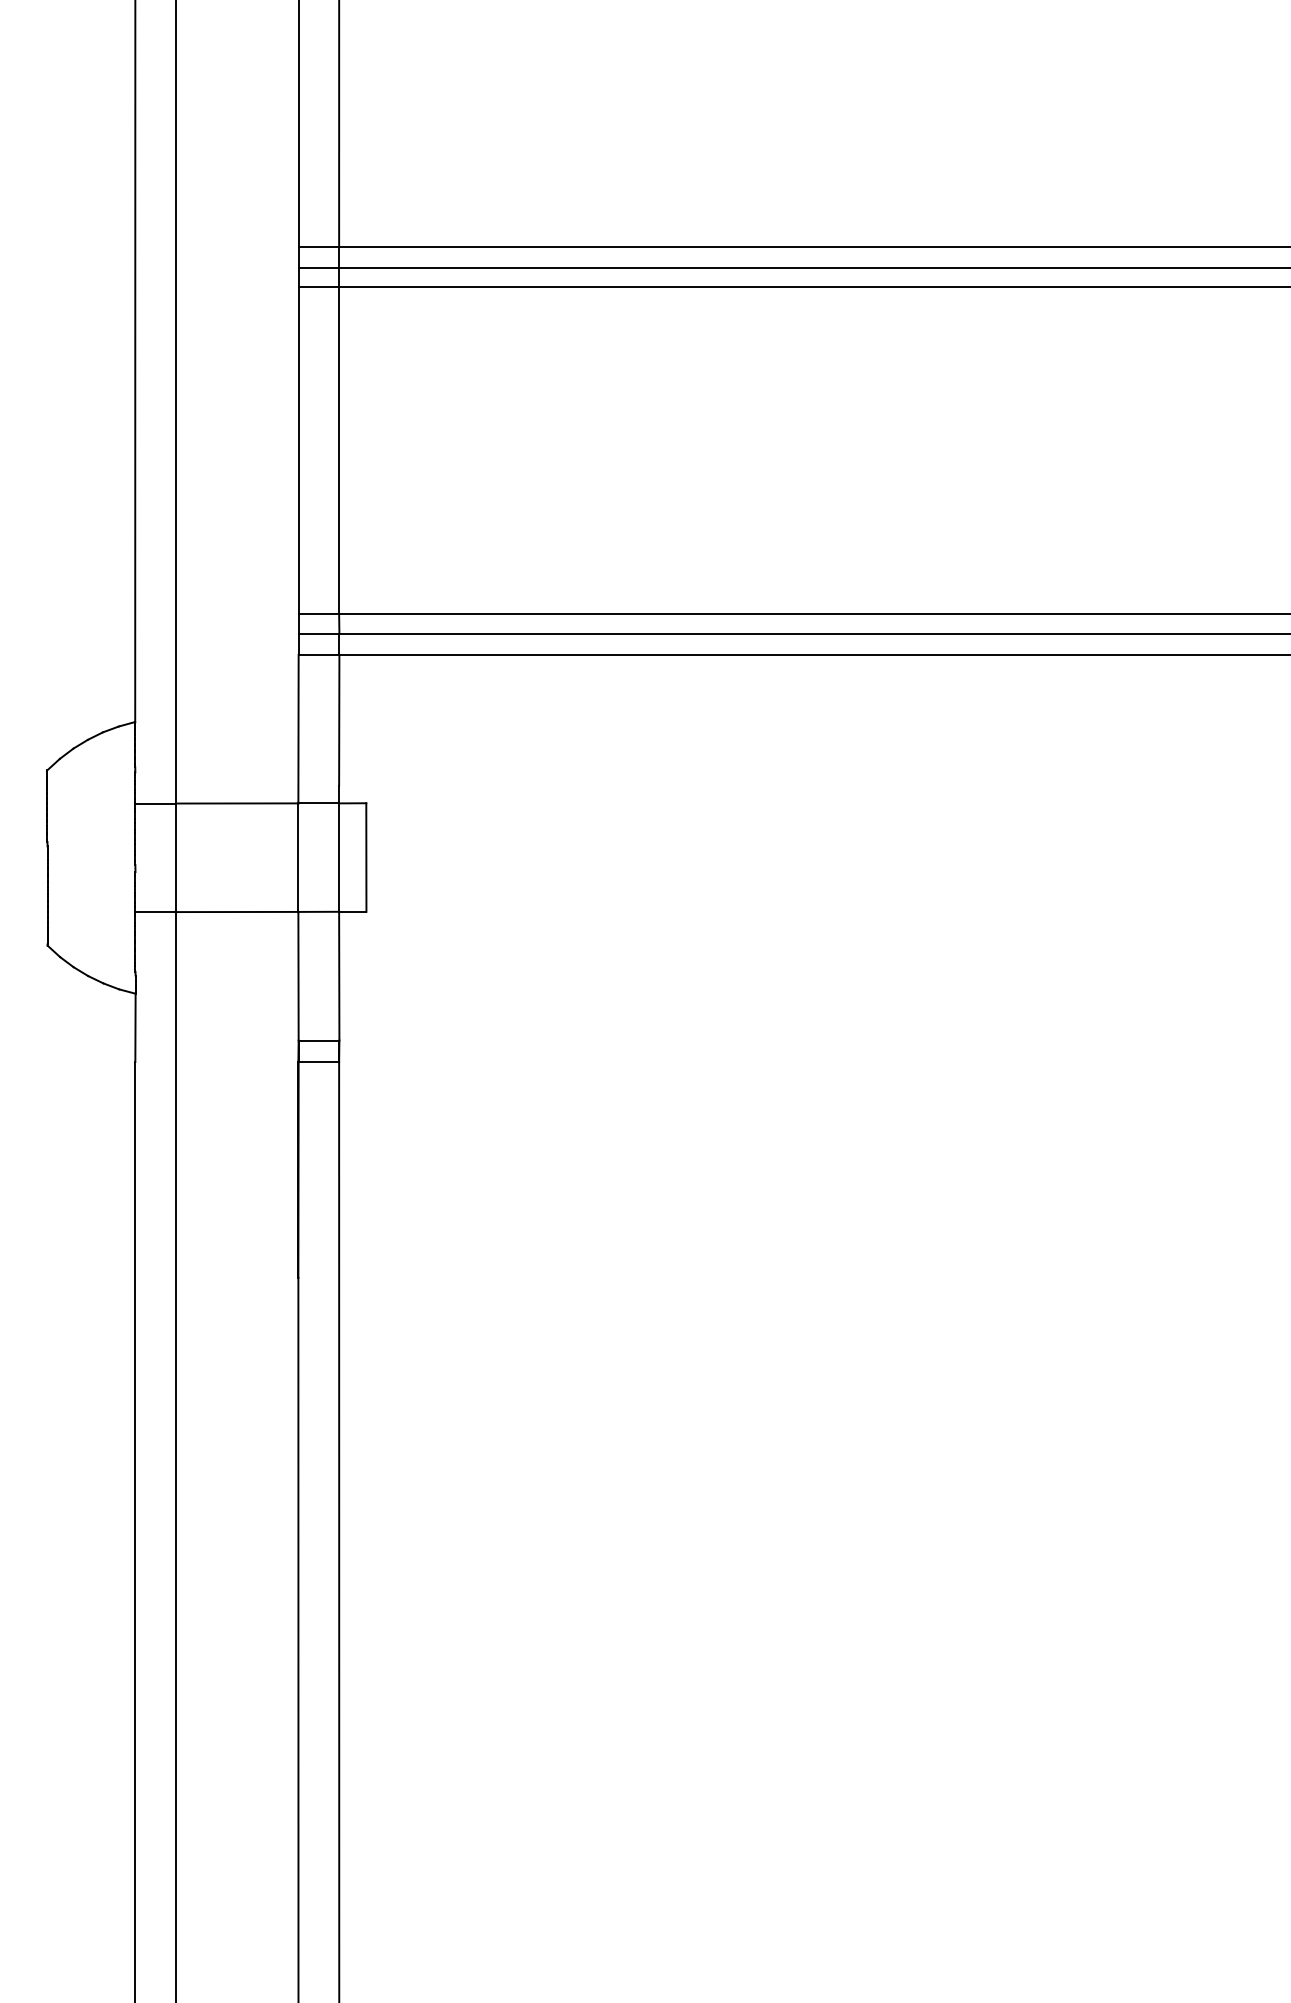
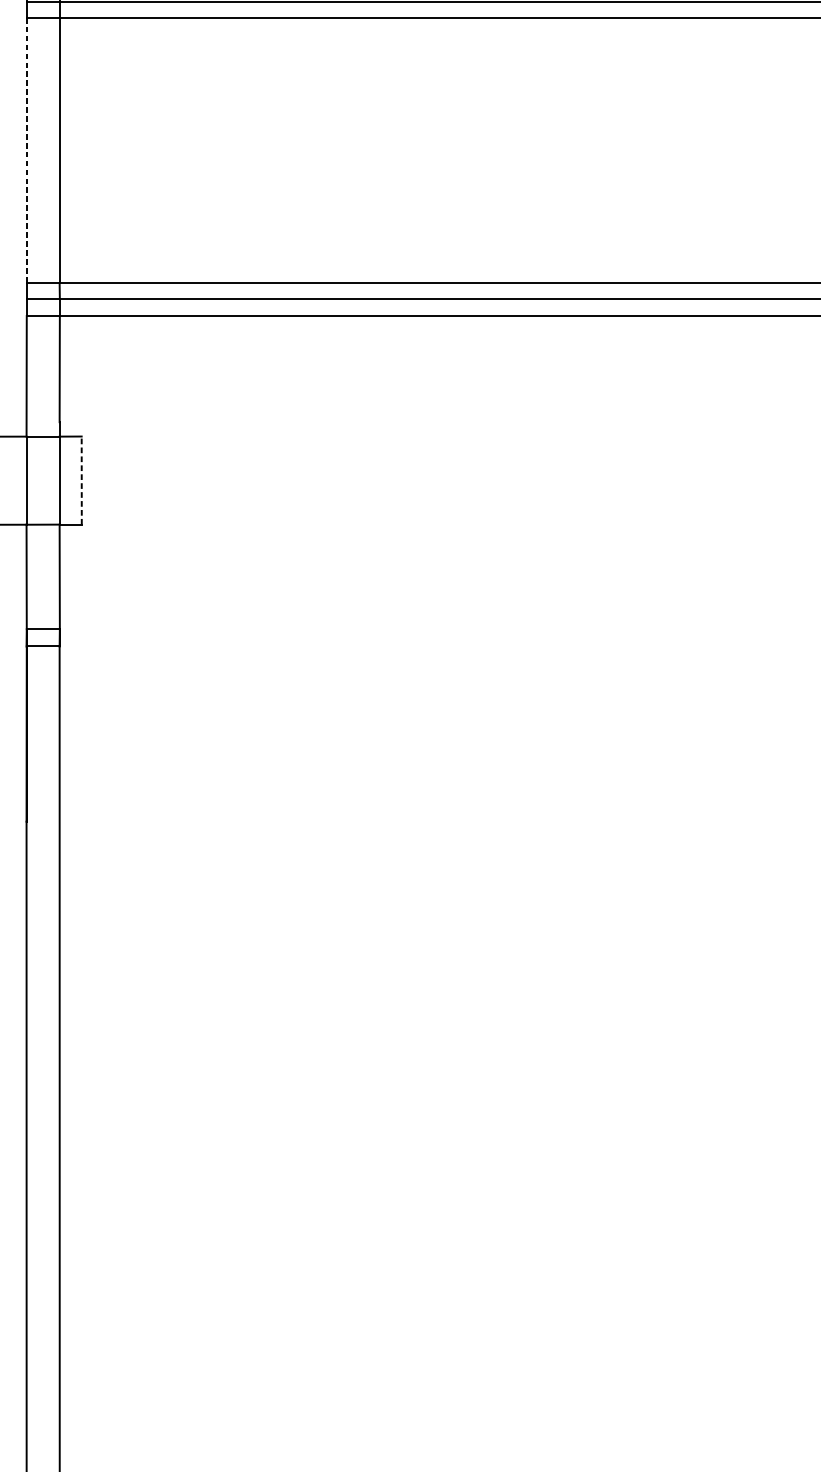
line: (298, 451) -> (26, 151), solid -> dashed
line: (366, 857) -> (81, 480), solid -> dashed

